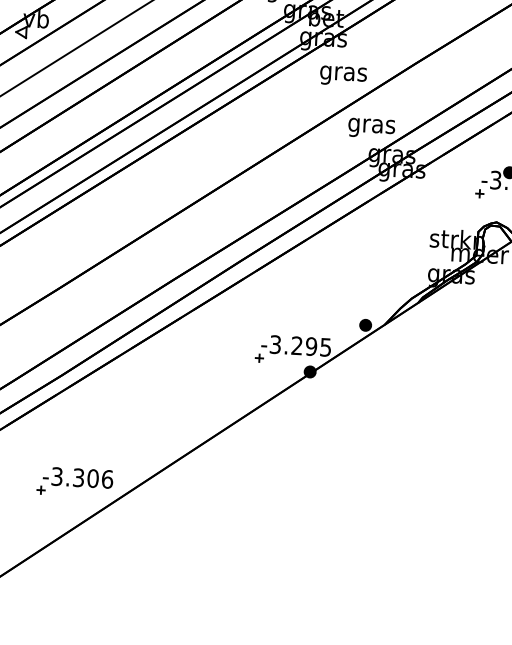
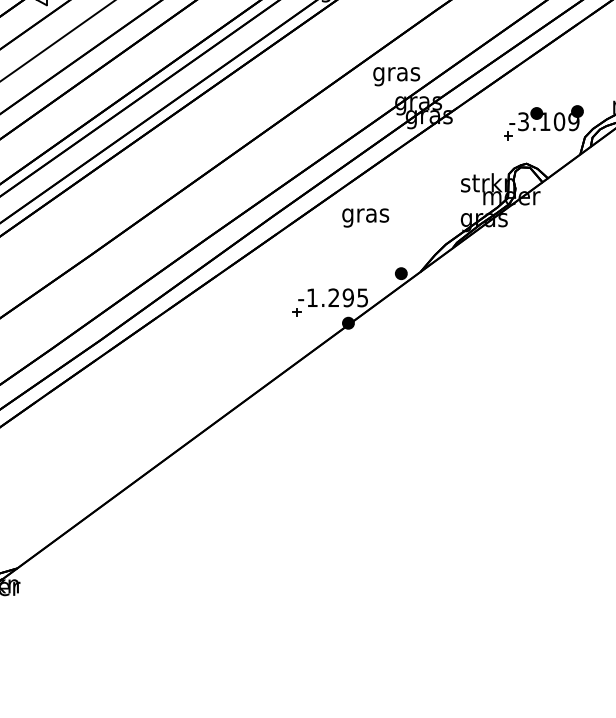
text: (343, 75) -> (365, 217), moved
text: (275, 344) -> (312, 297), -3.295 -> -1.295
part: (74, 482) -> (119, 446), removed

